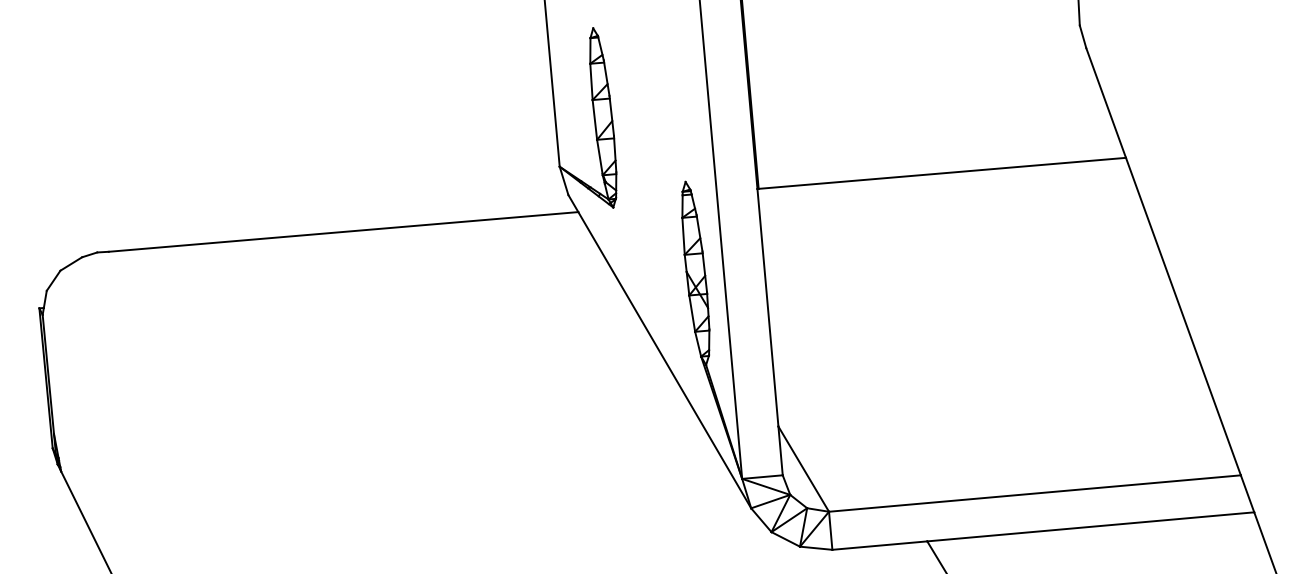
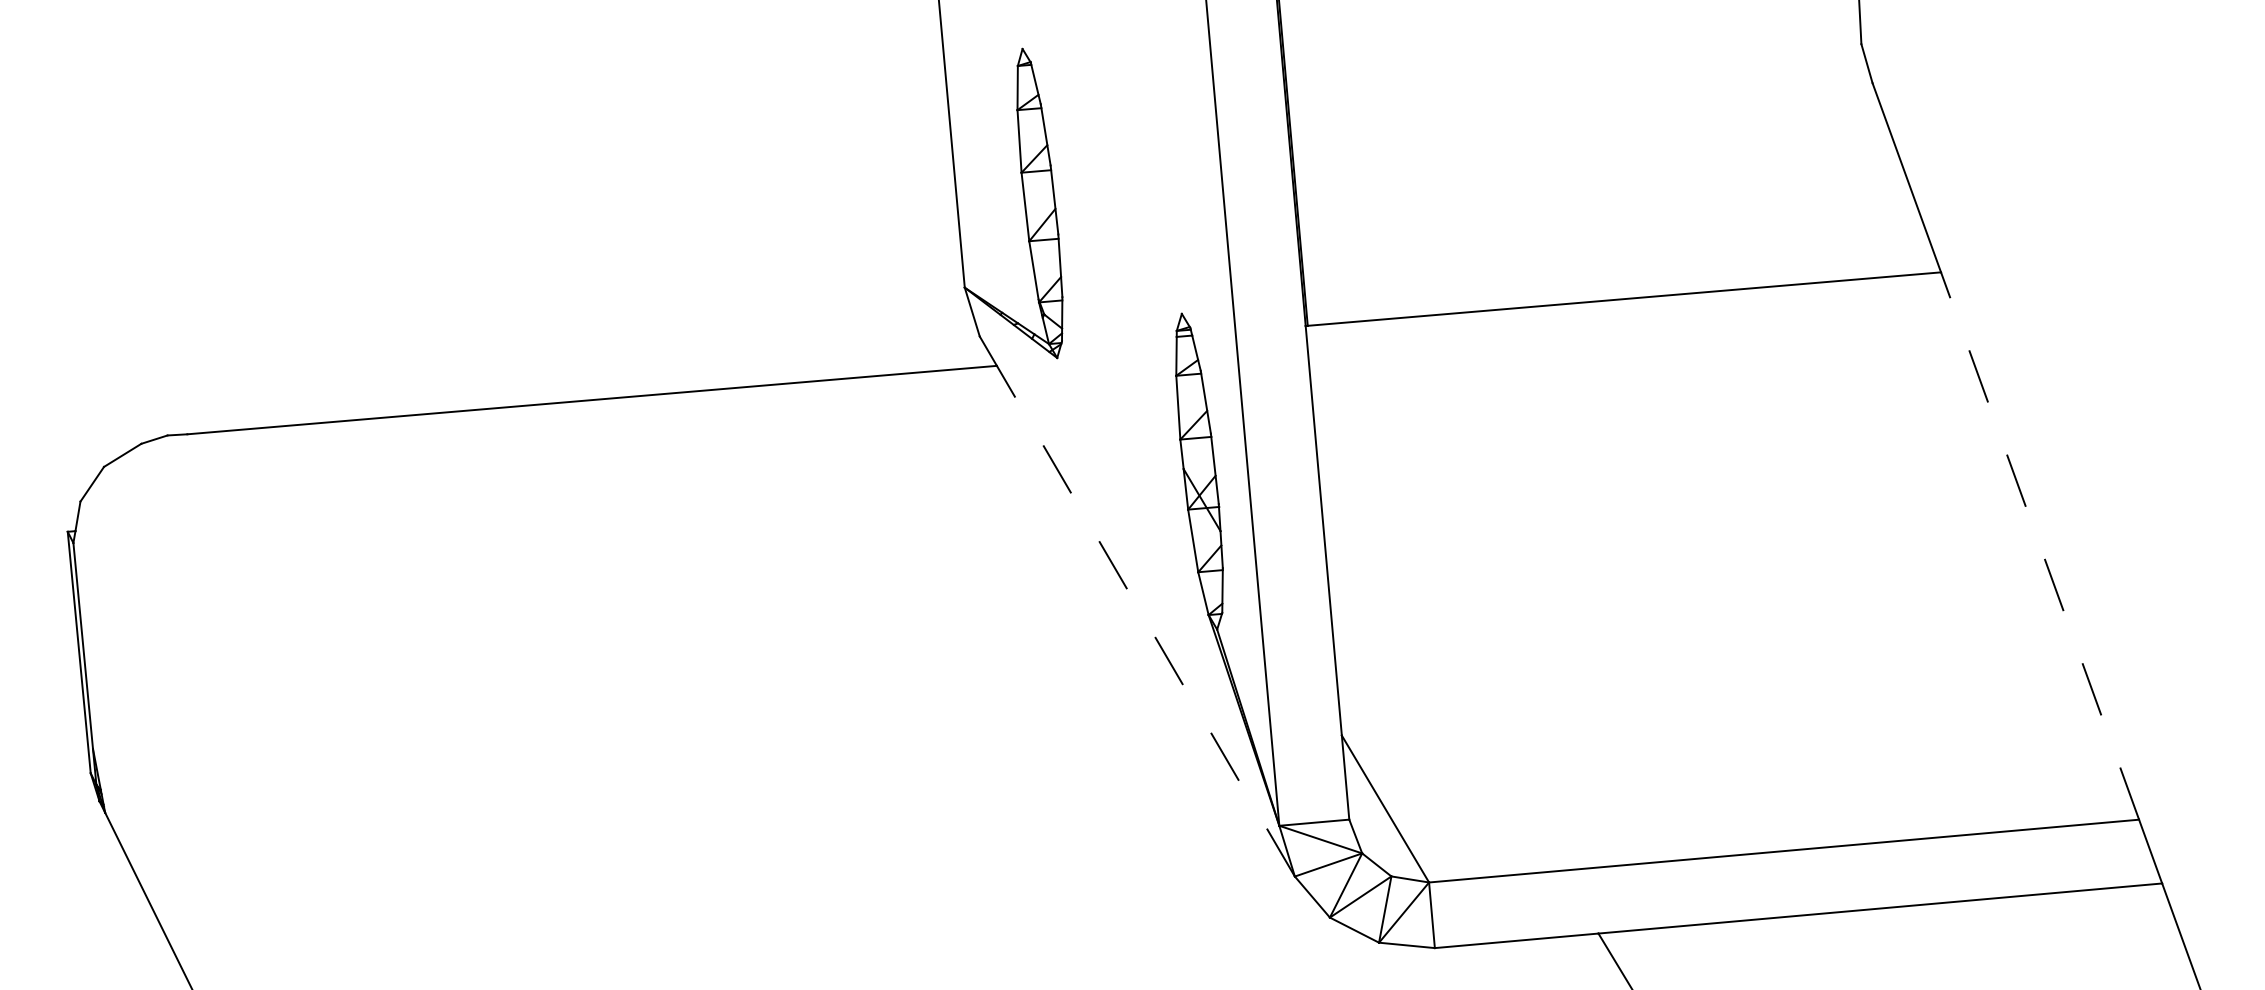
line: (1183, 316) -> (2040, 545), solid -> dashed
line: (664, 359) -> (1145, 619), solid -> dashed

